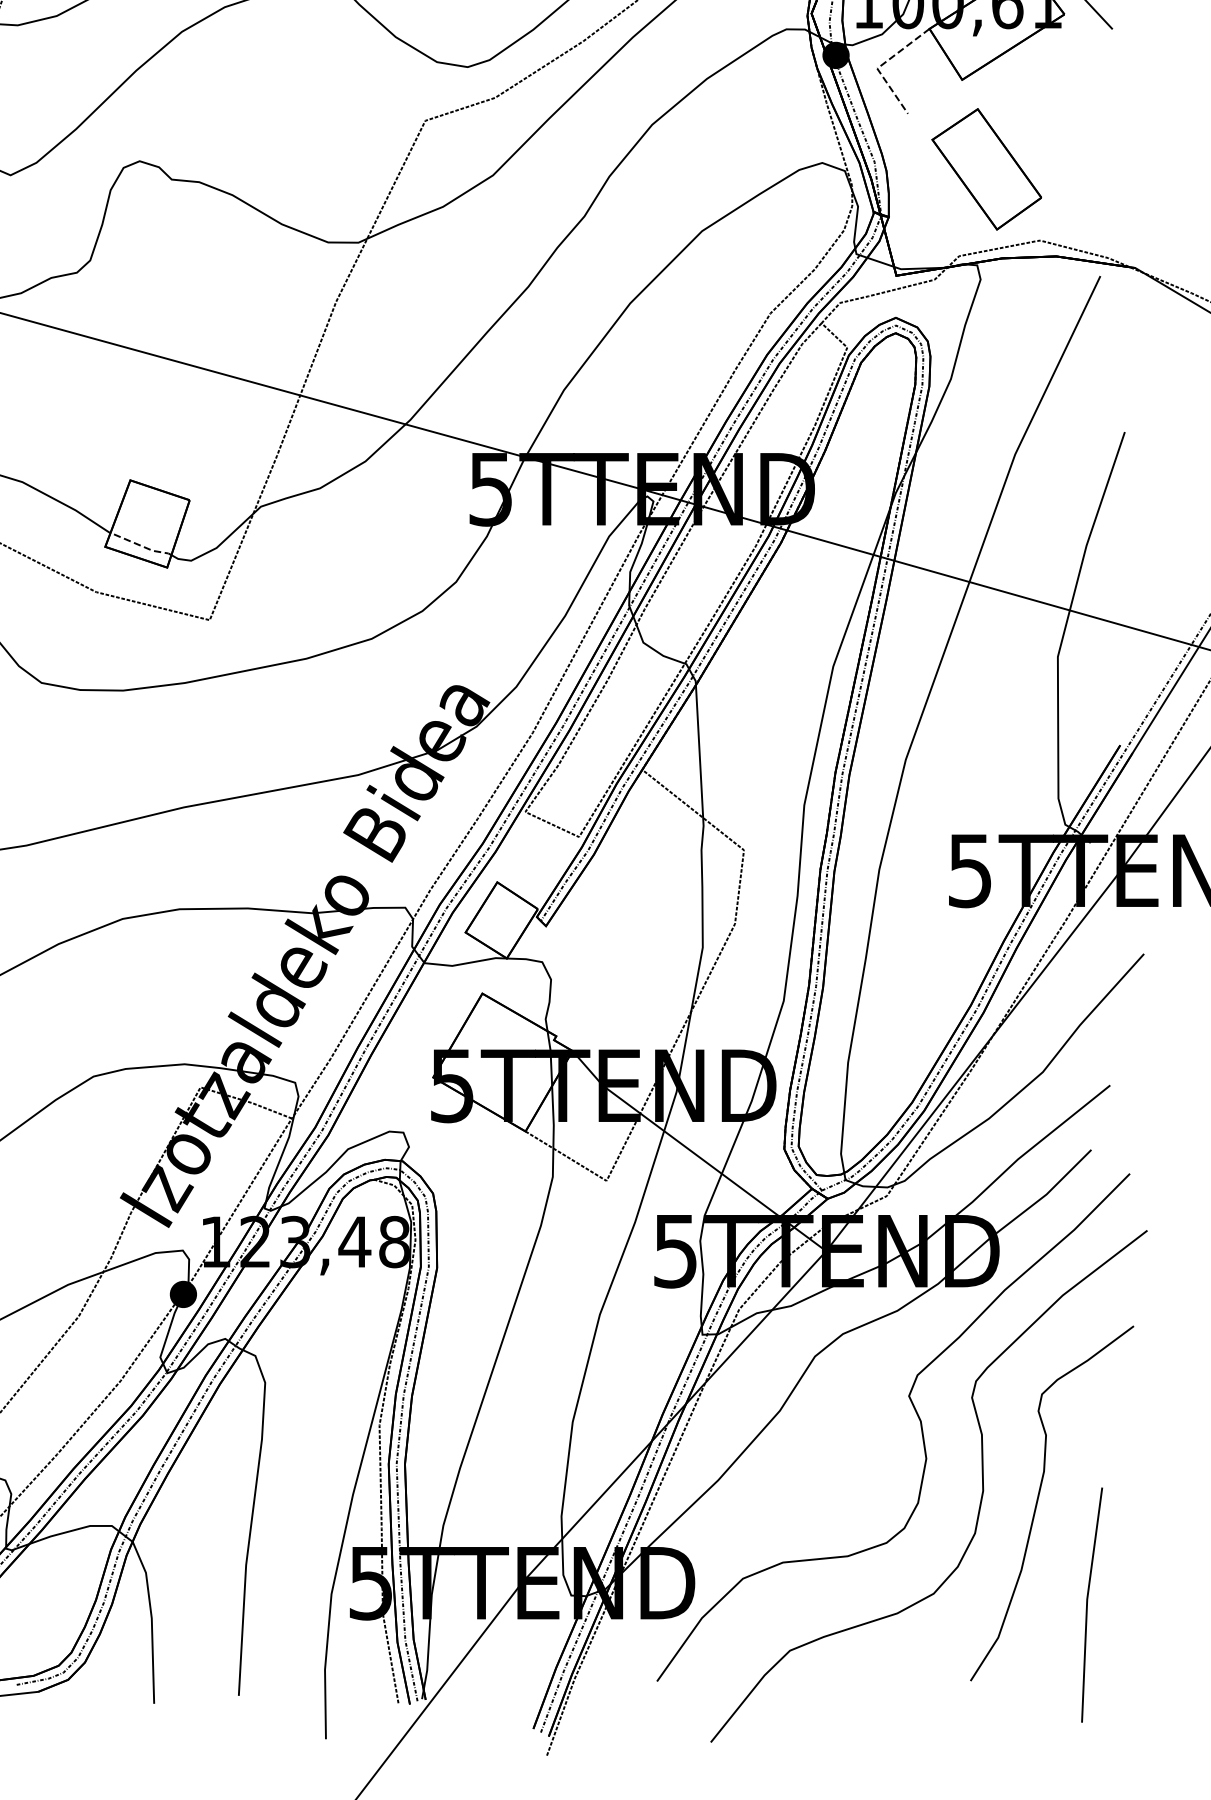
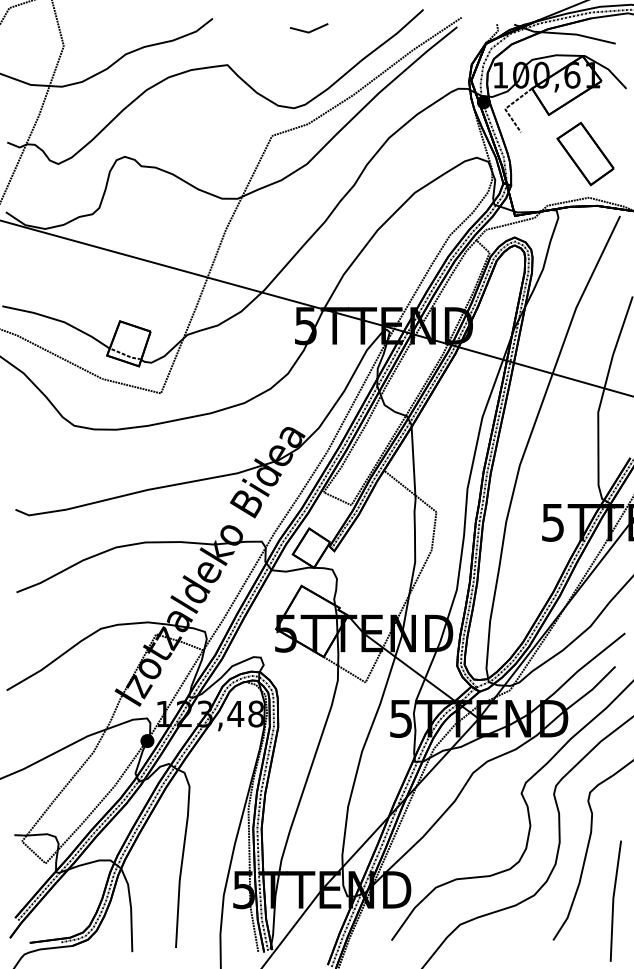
part: (986, 168) -> (585, 153), moved

